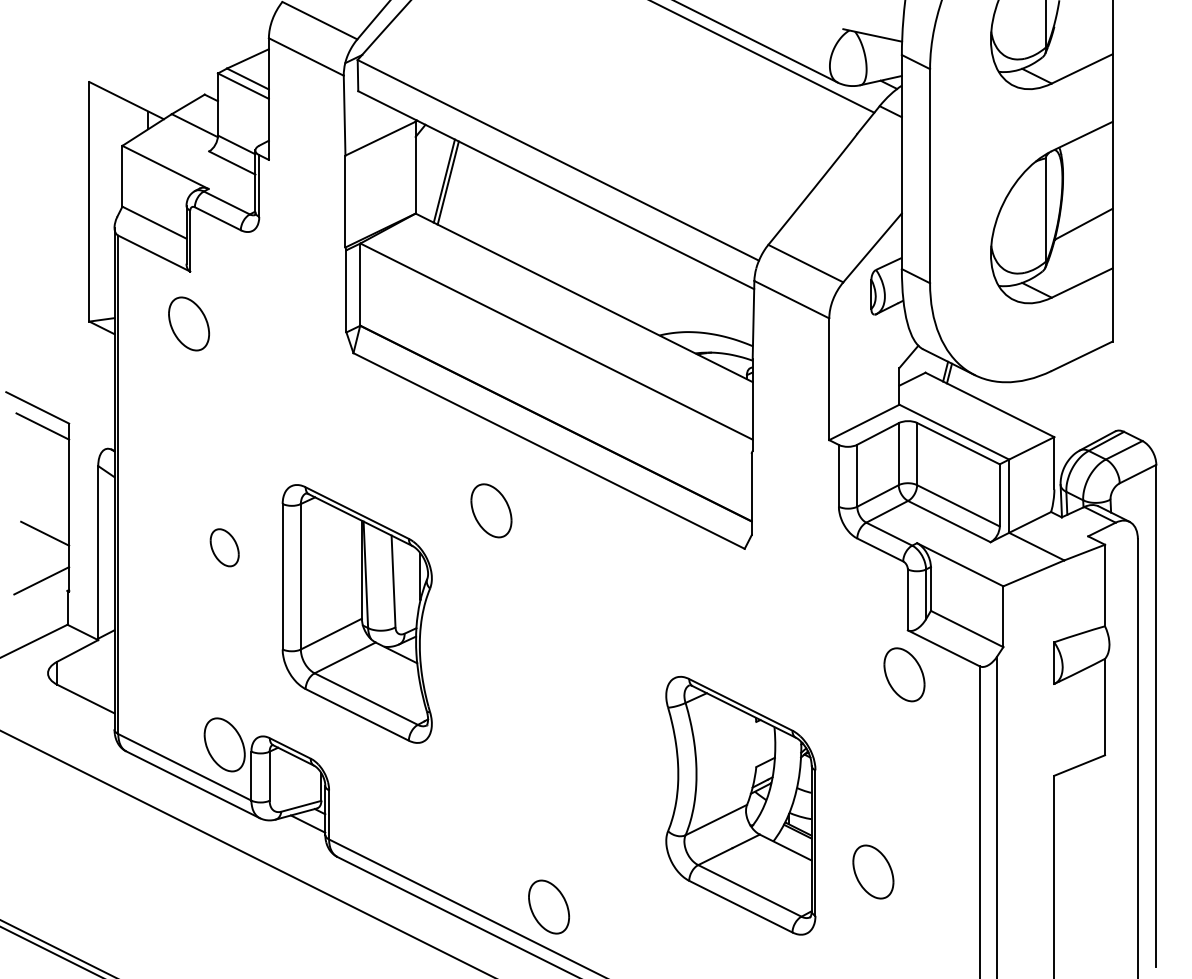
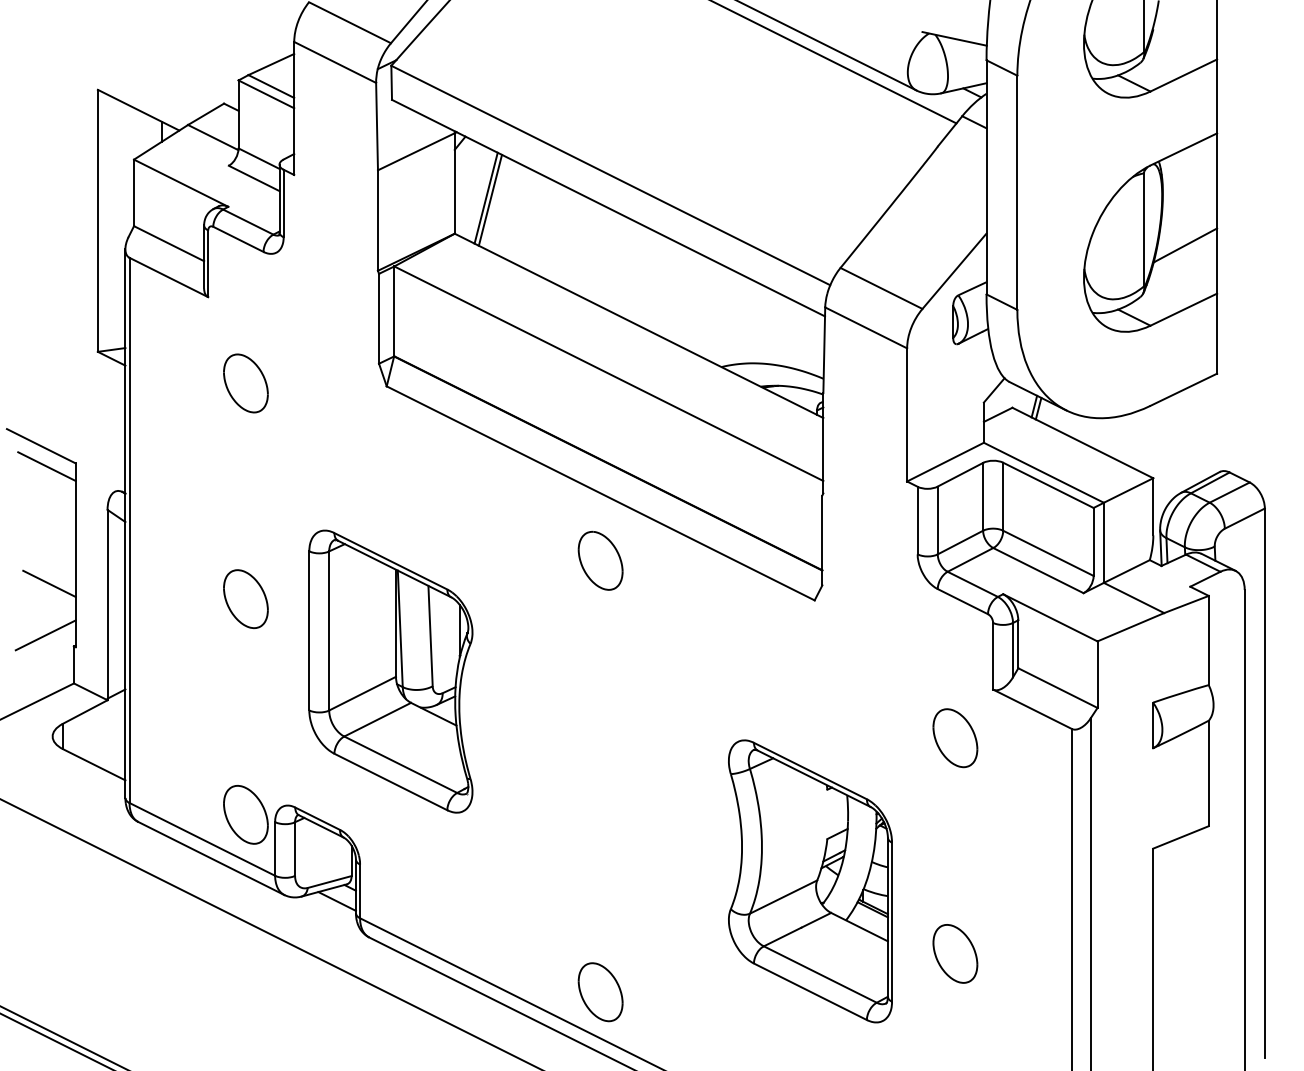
part: (188, 324) -> (245, 383), moved
part: (491, 510) -> (600, 560), moved
part: (224, 548) -> (245, 599), size x1.43
part: (904, 675) -> (955, 738), moved

